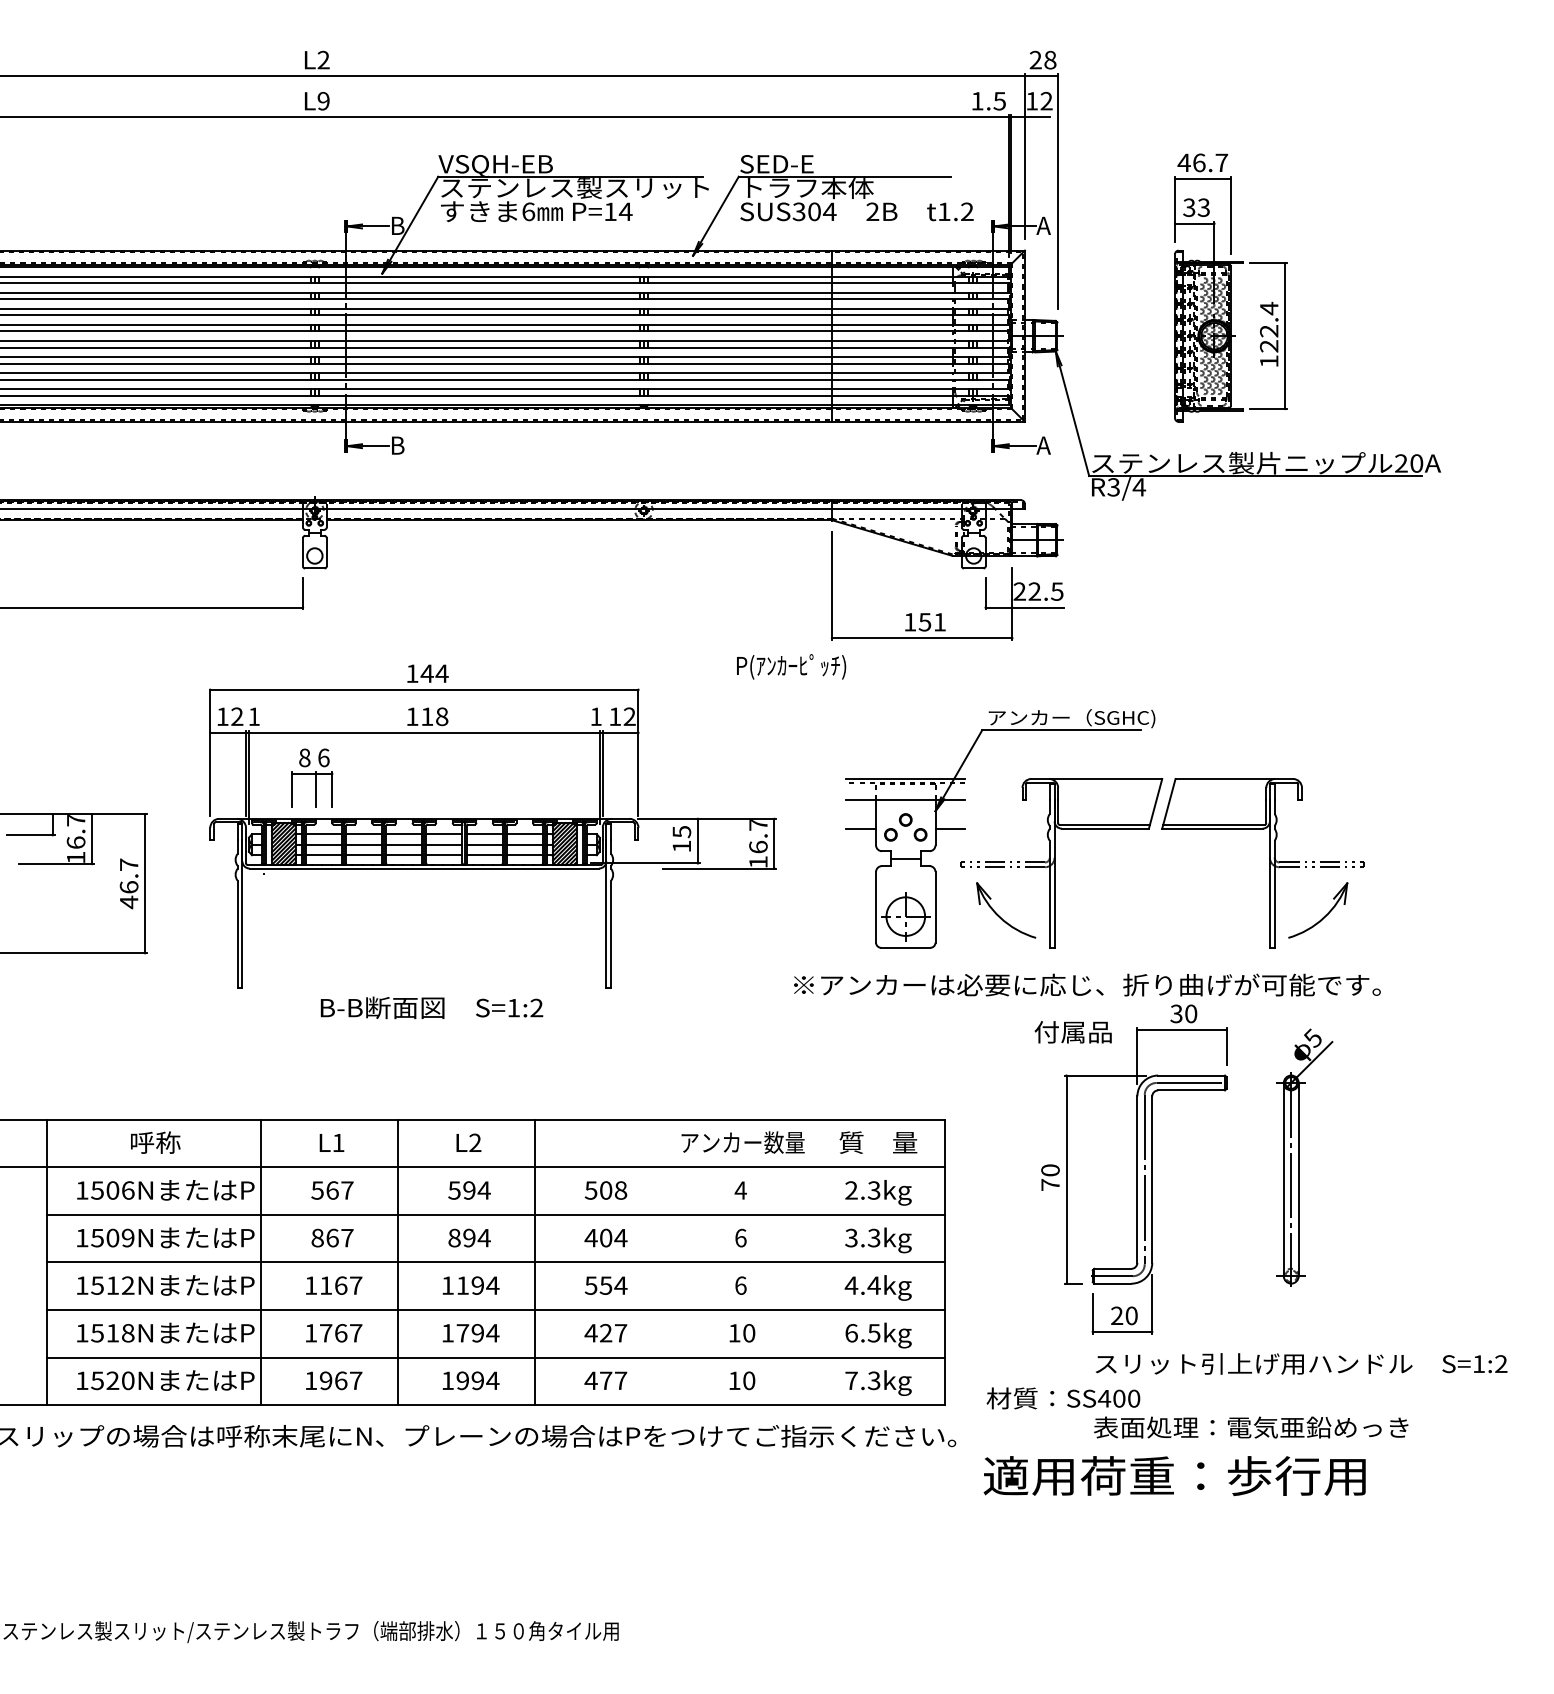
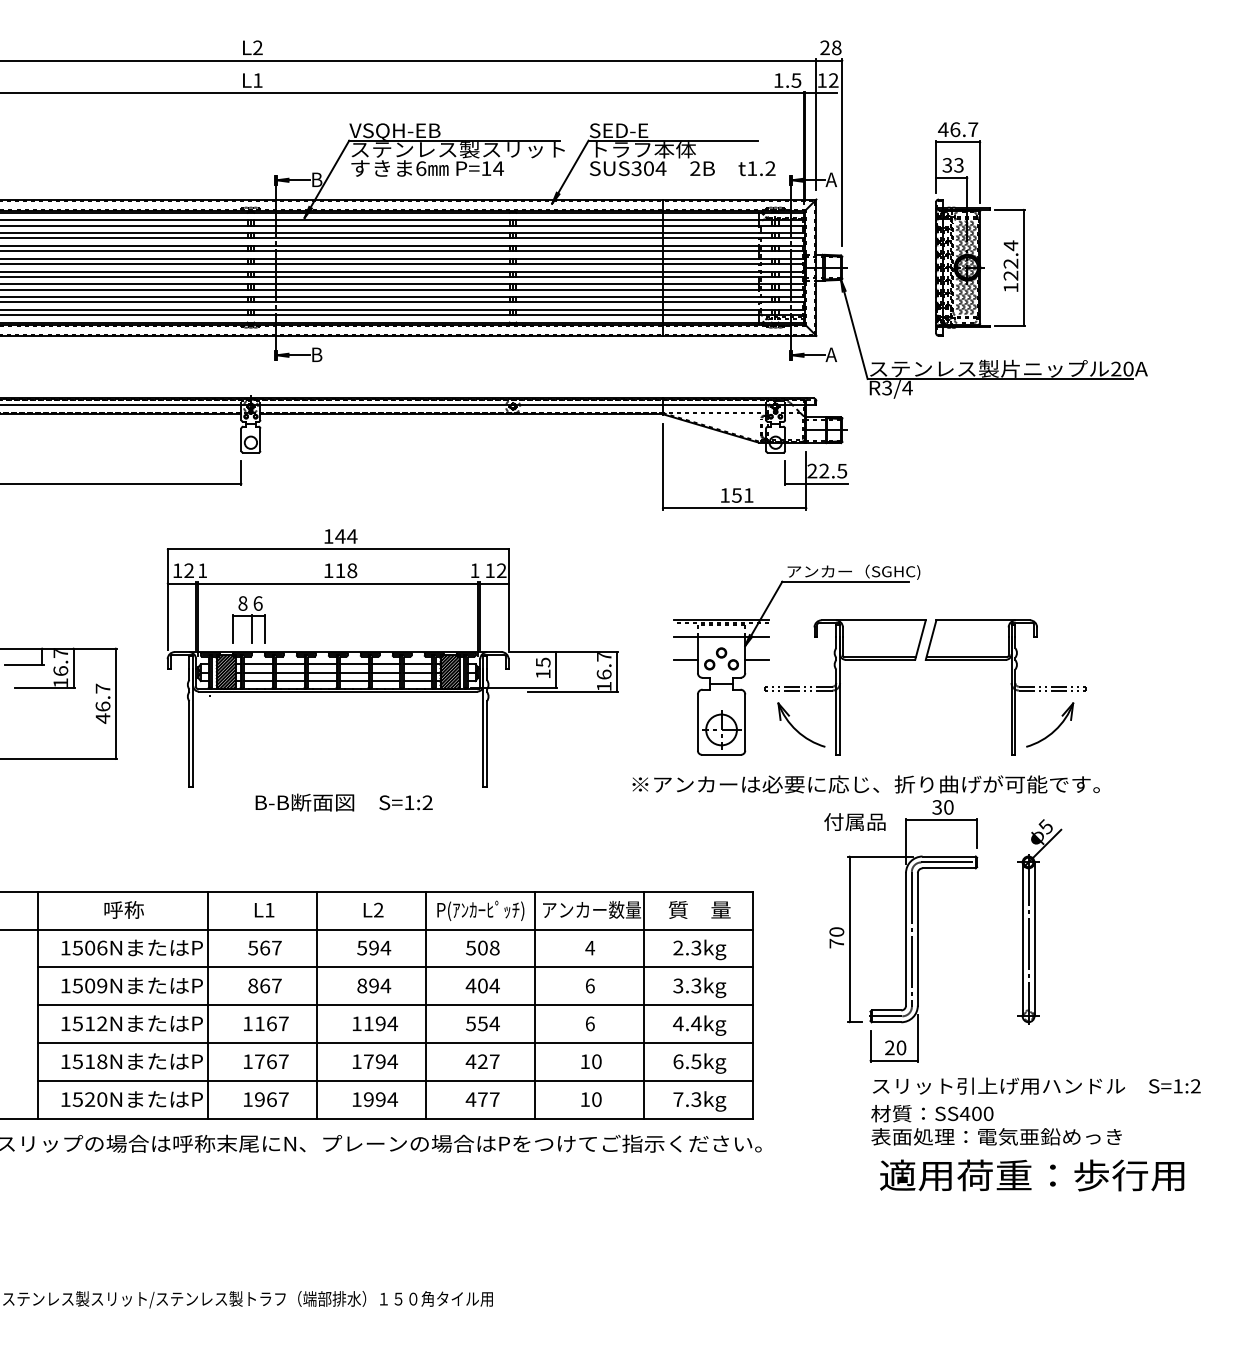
text: (323, 100) -> (257, 79), L9 -> L1
text: (791, 666) -> (480, 910), moved
line: (671, 1262) -> (534, 1005), added
line: (808, 1262) -> (644, 1005), added
text: (1063, 1398) -> (932, 1113), moved
text: (1174, 1476) -> (1031, 1175), moved

